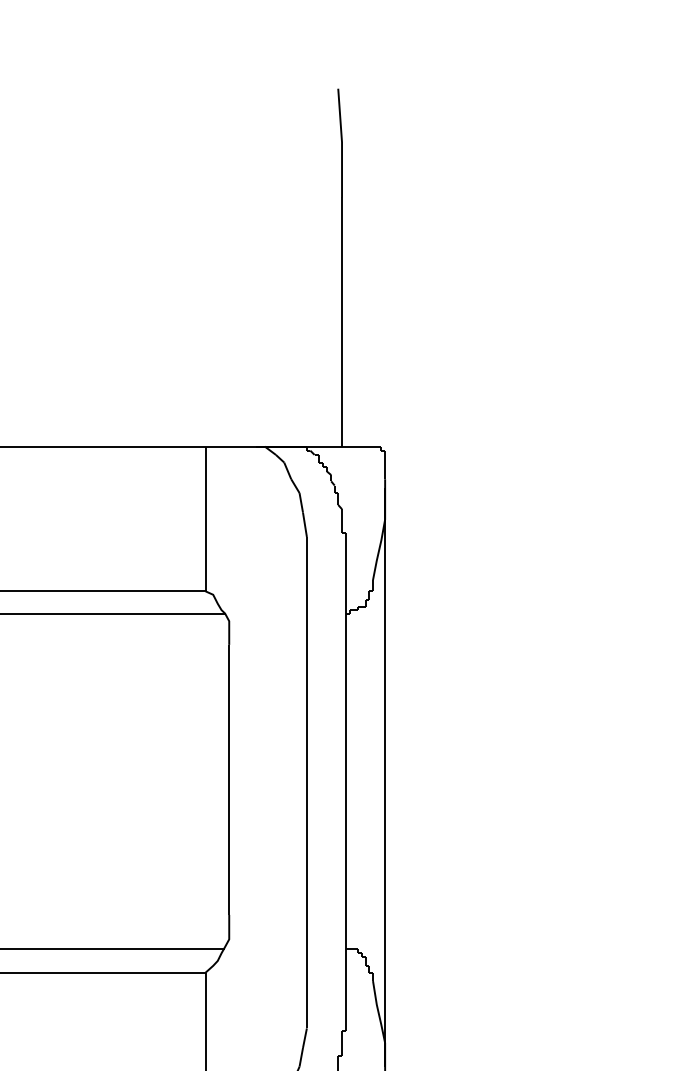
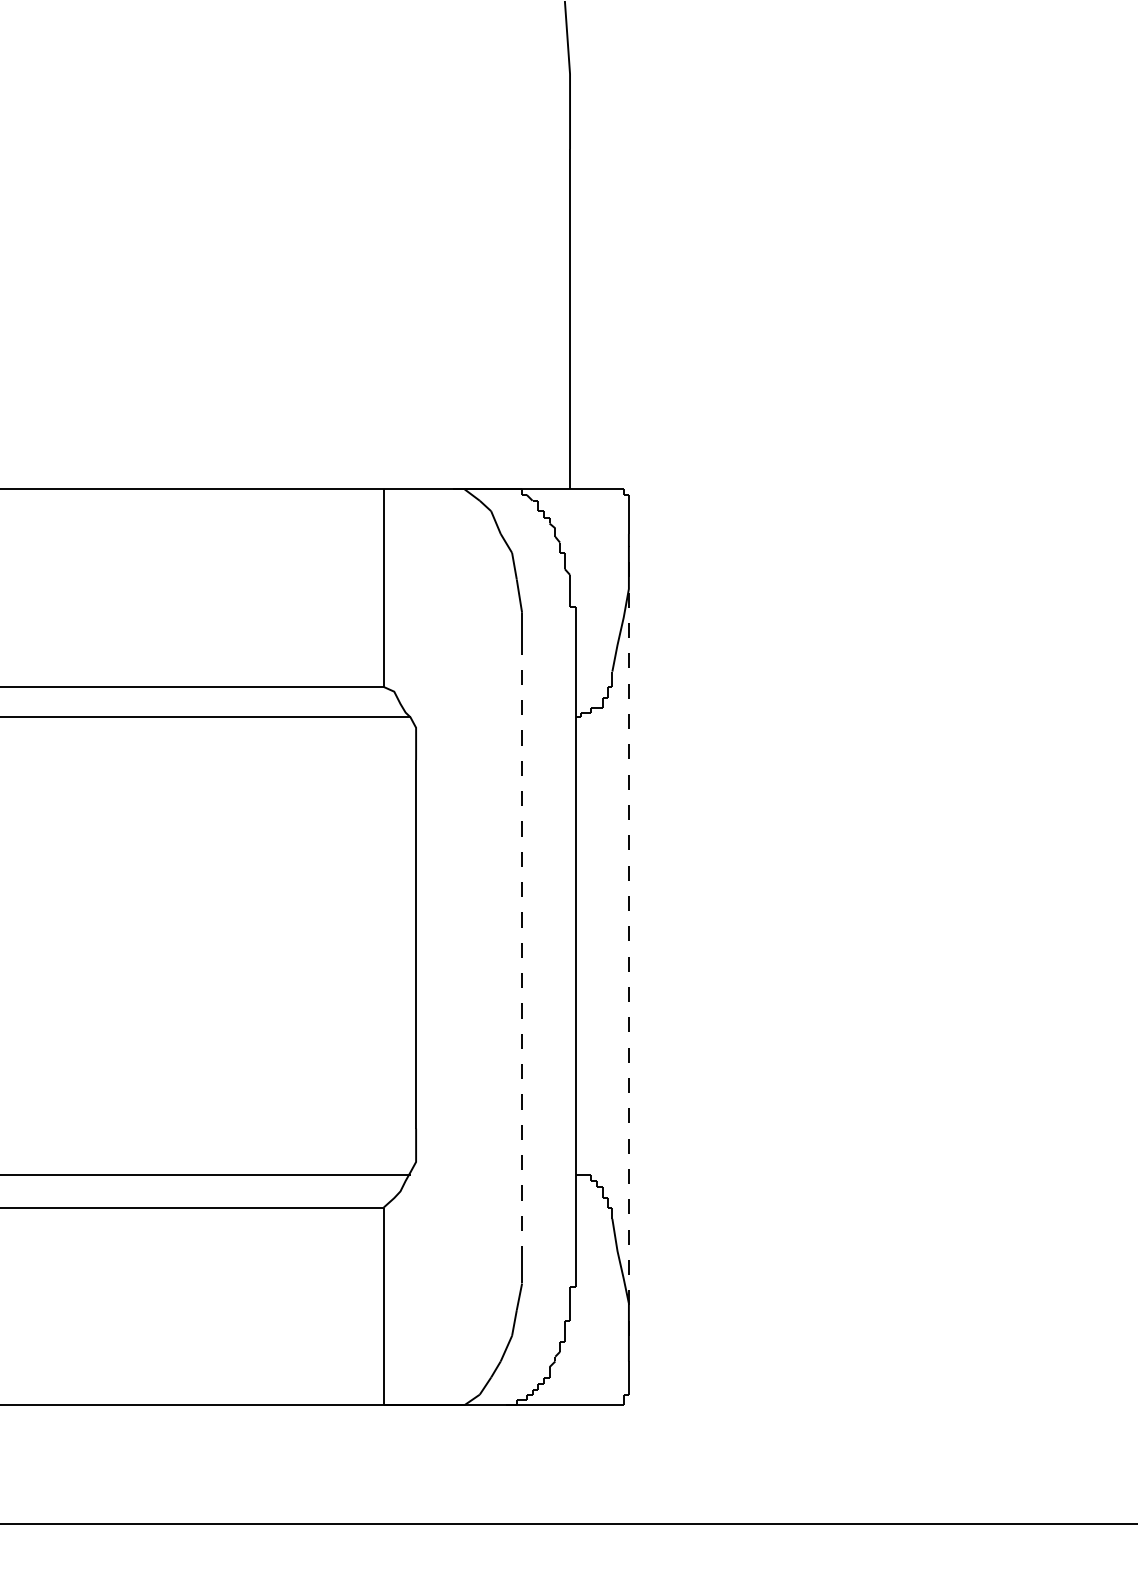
line: (384, 777) -> (628, 941), solid -> dashed
line: (307, 780) -> (522, 945), solid -> dashed

